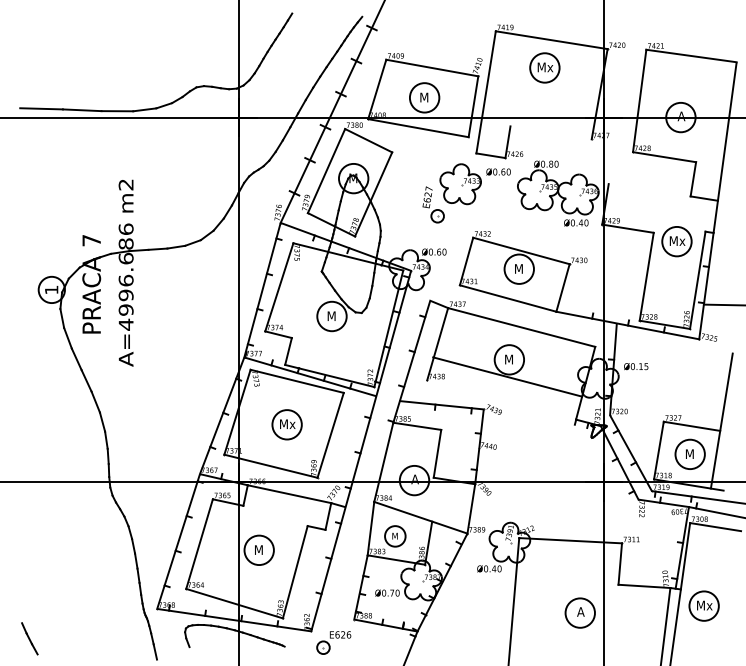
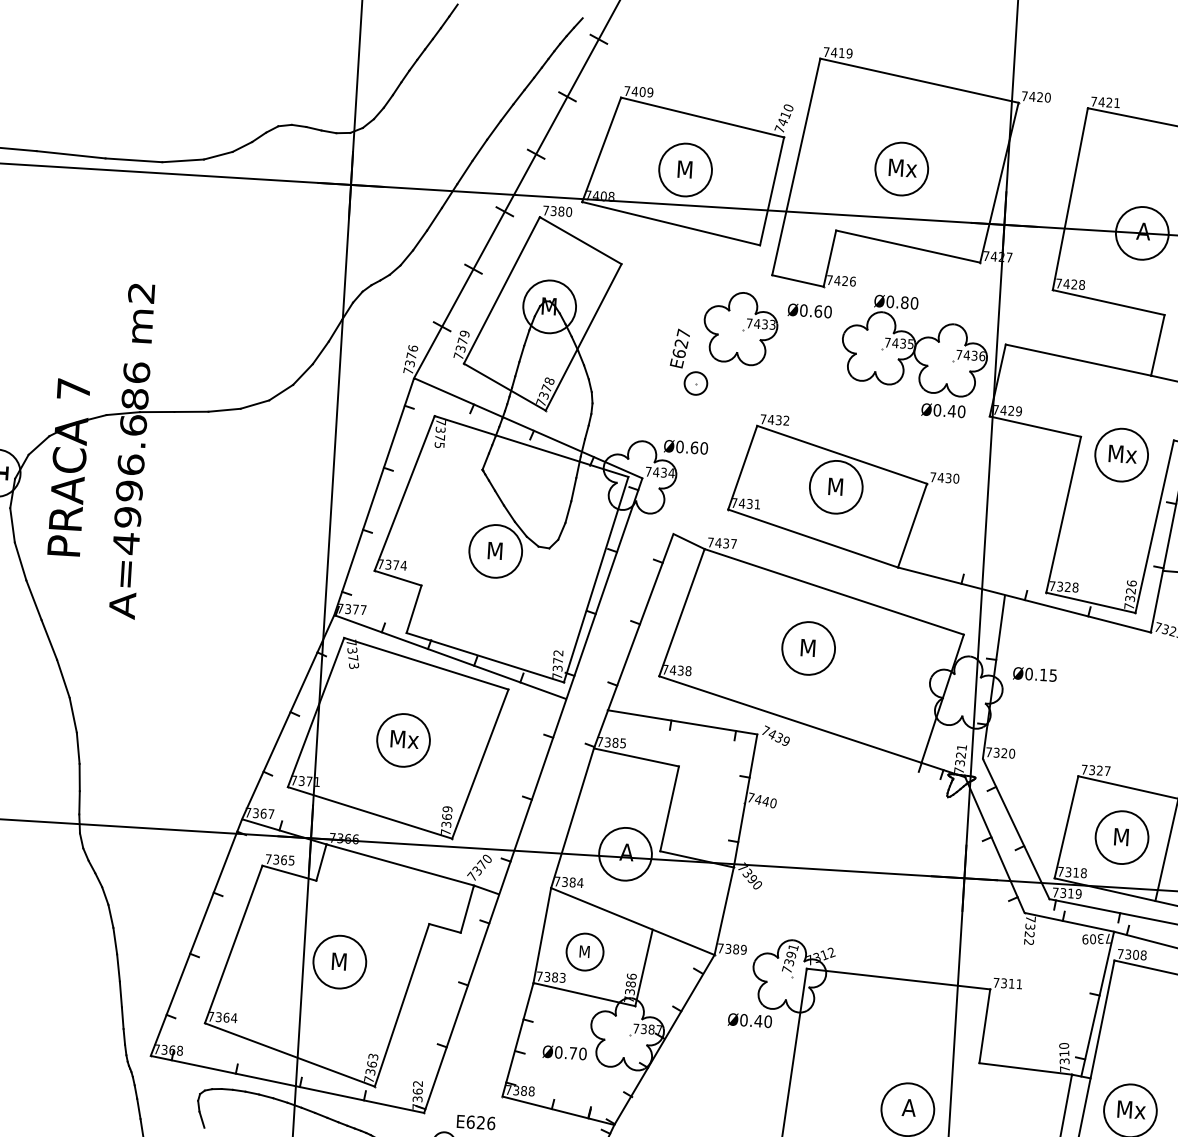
part: (544, 67) -> (901, 168), moved
line: (550, 132) -> (907, 245), added
line: (649, 190) -> (1078, 360), added
line: (507, 376) -> (790, 718), moved

